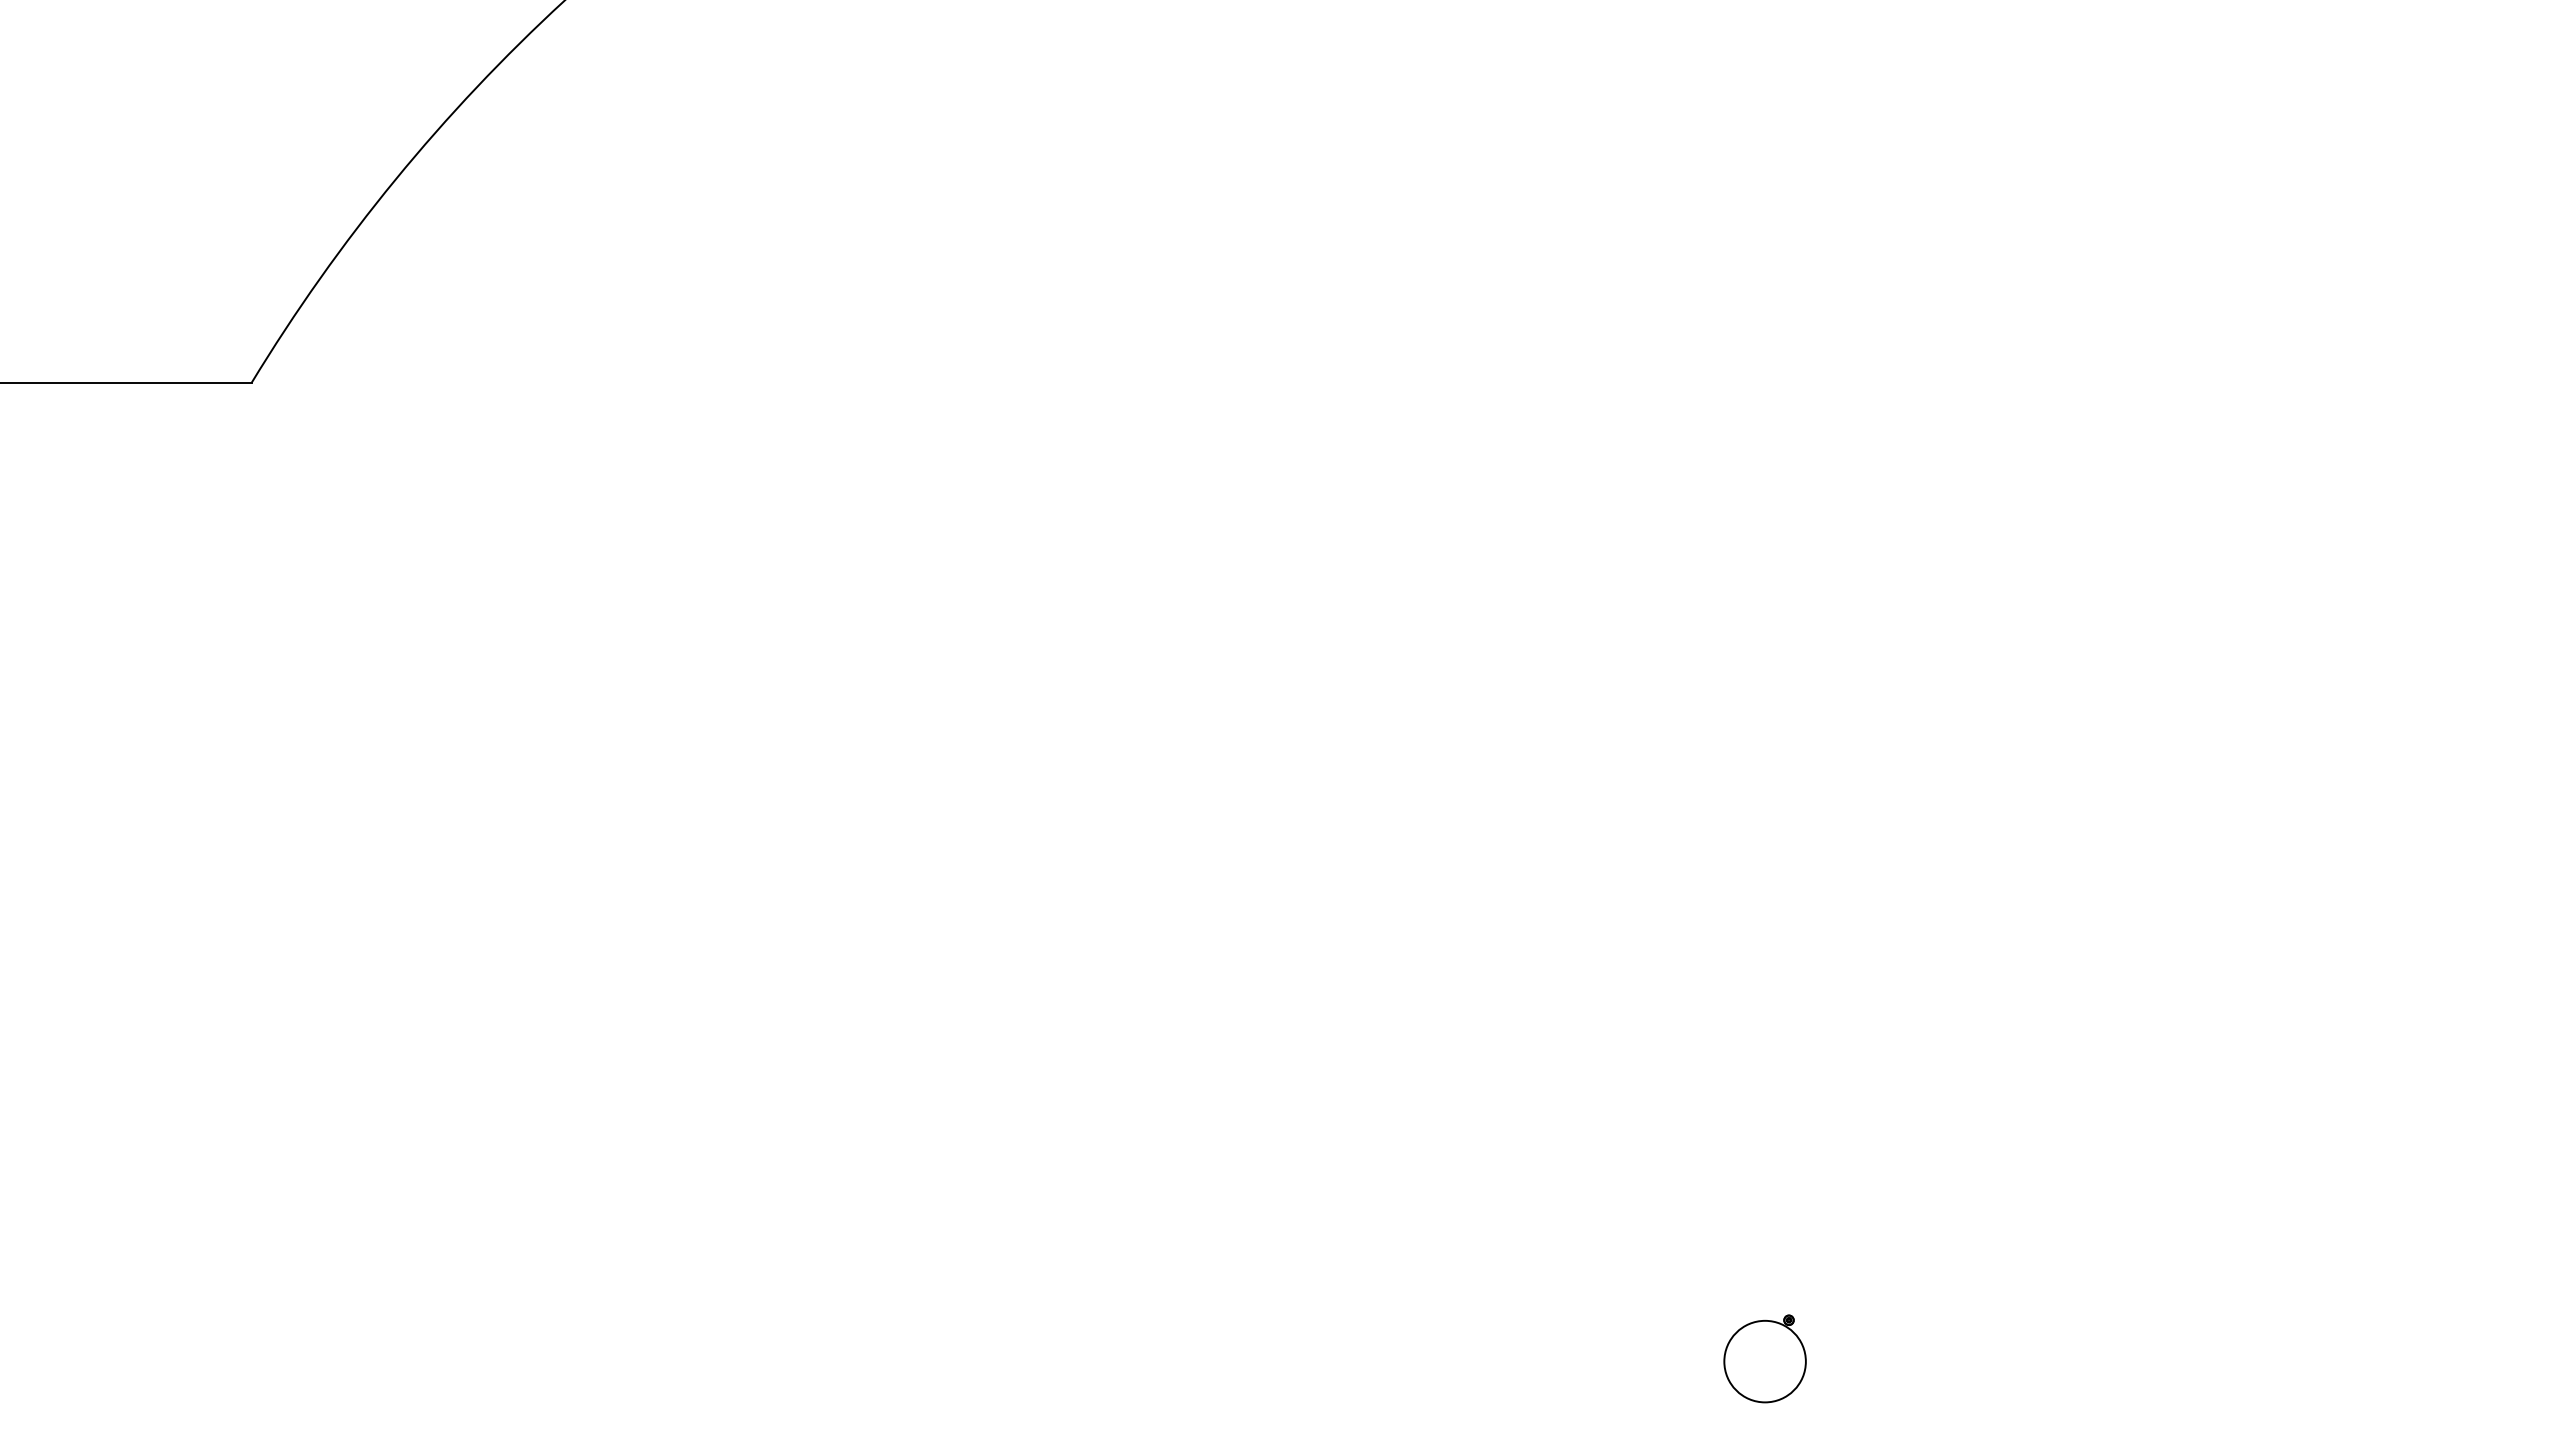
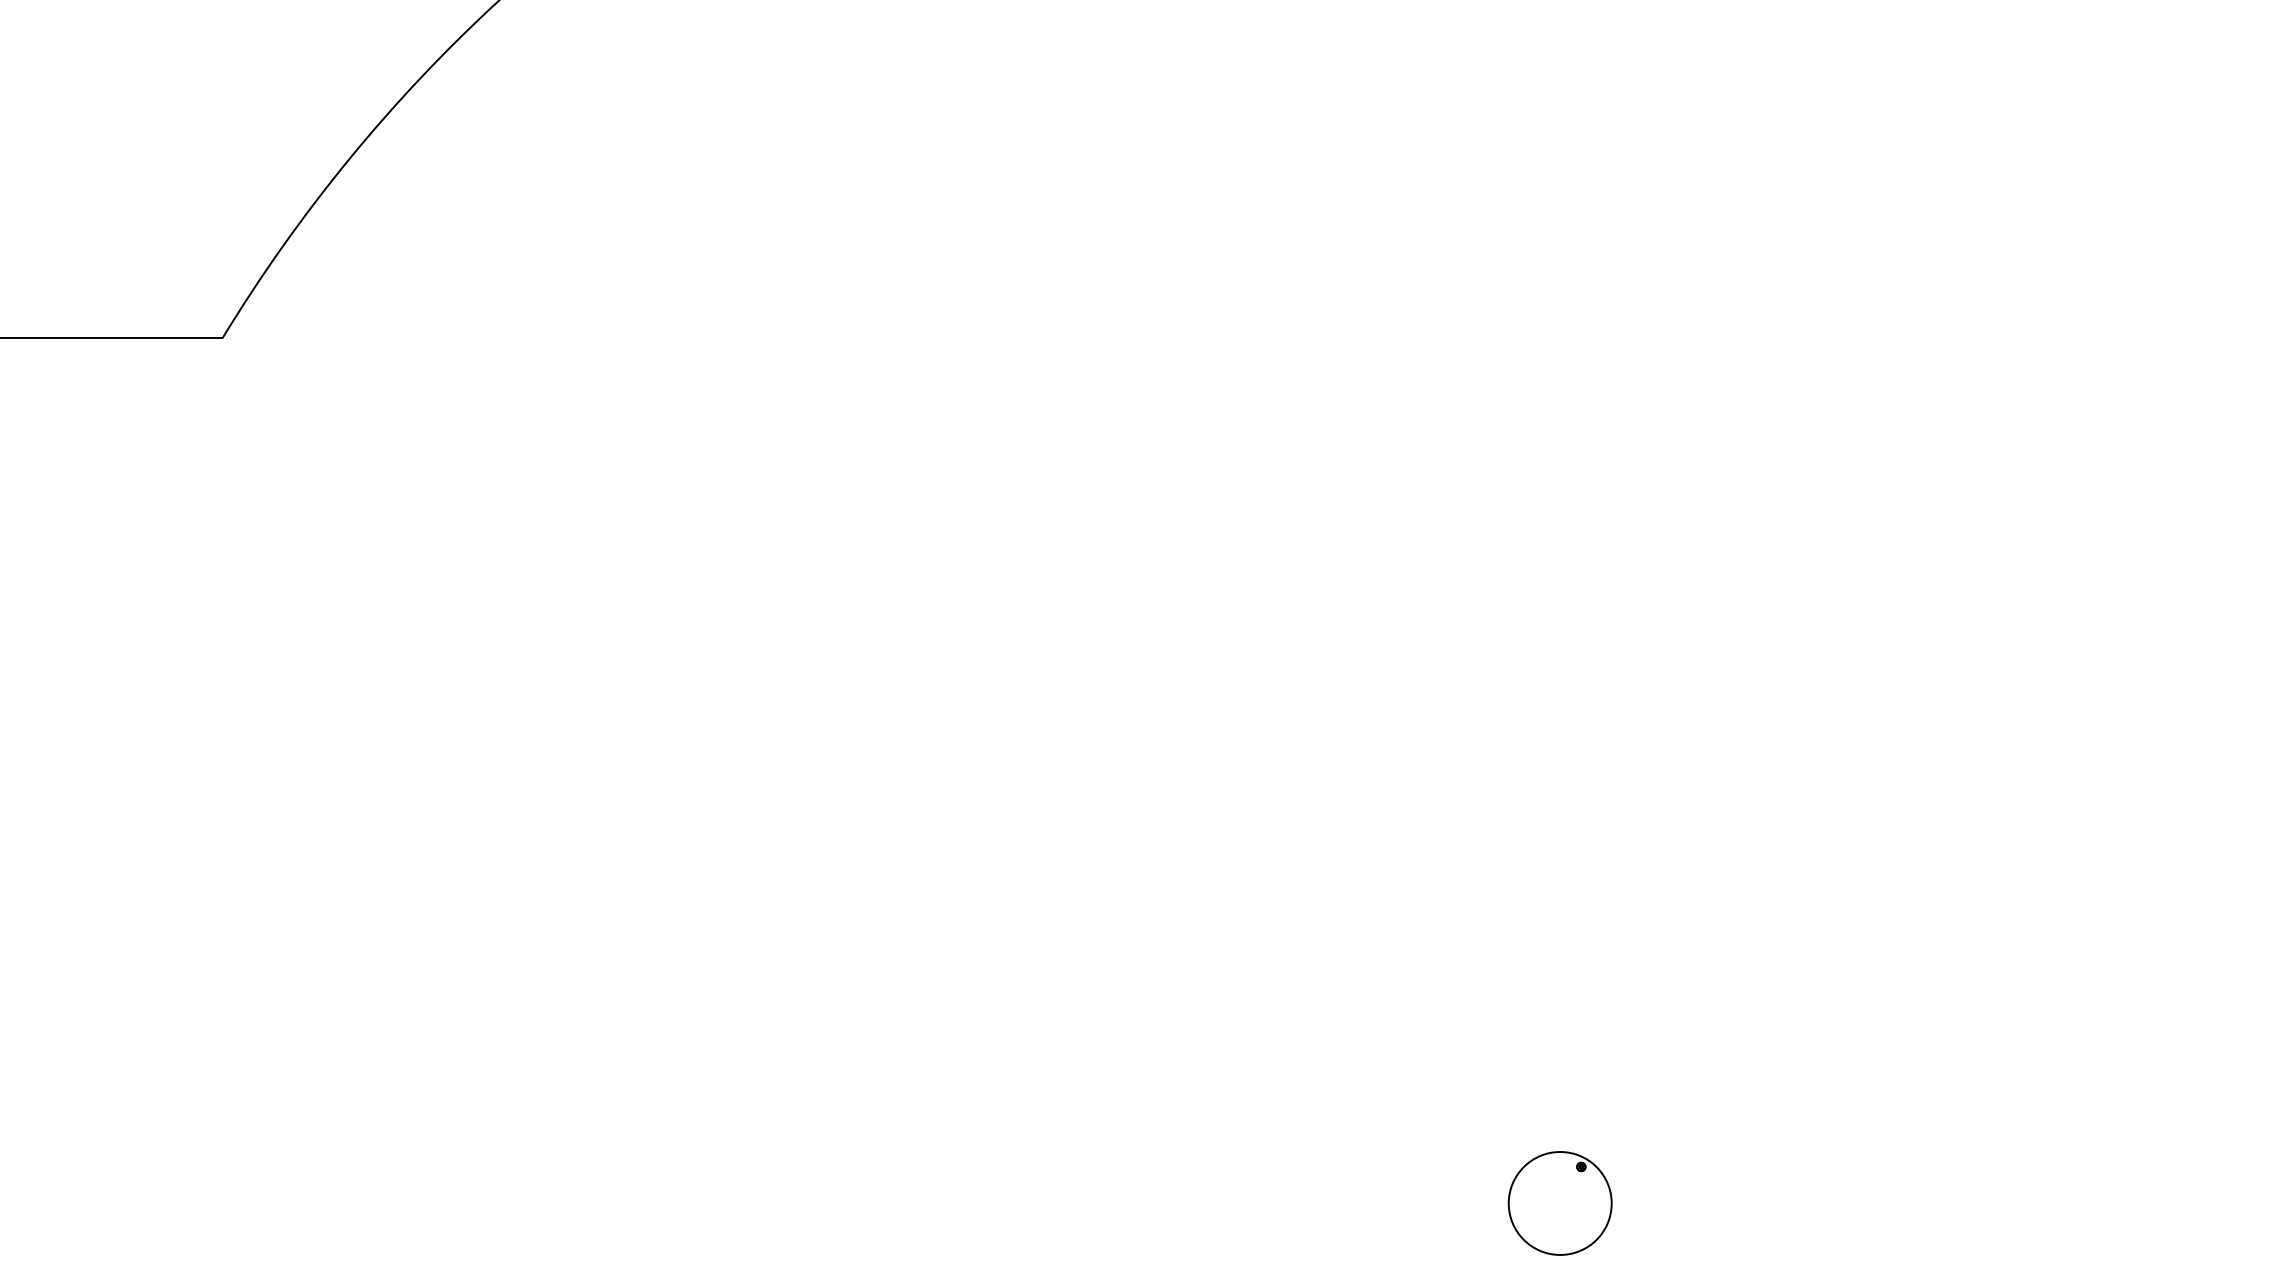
circle: (1764, 1361) -> (1559, 1203), size x1.43

